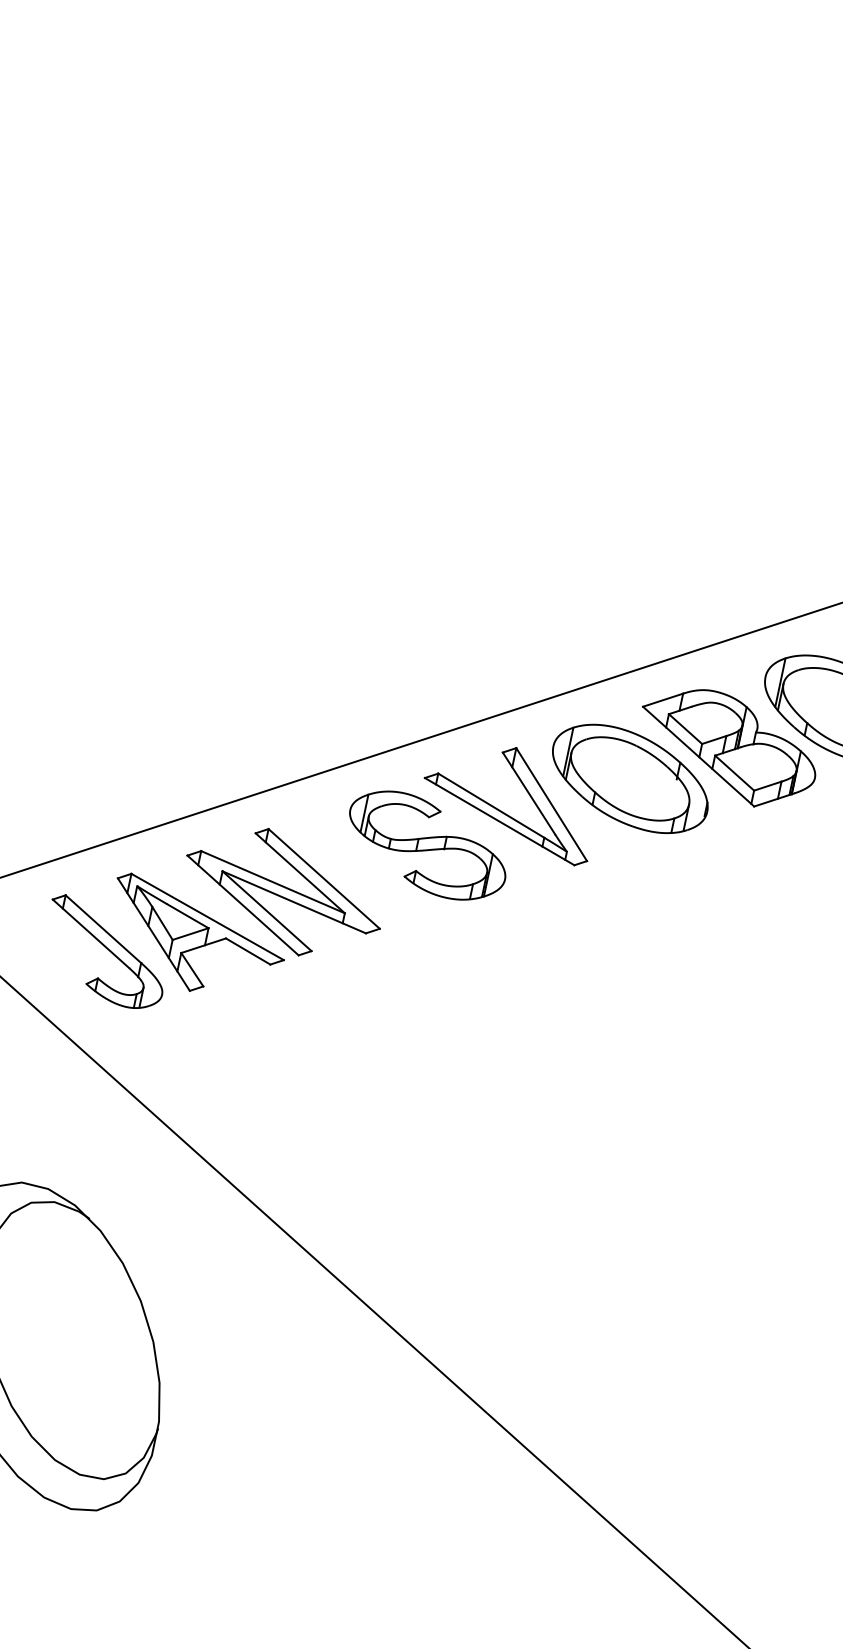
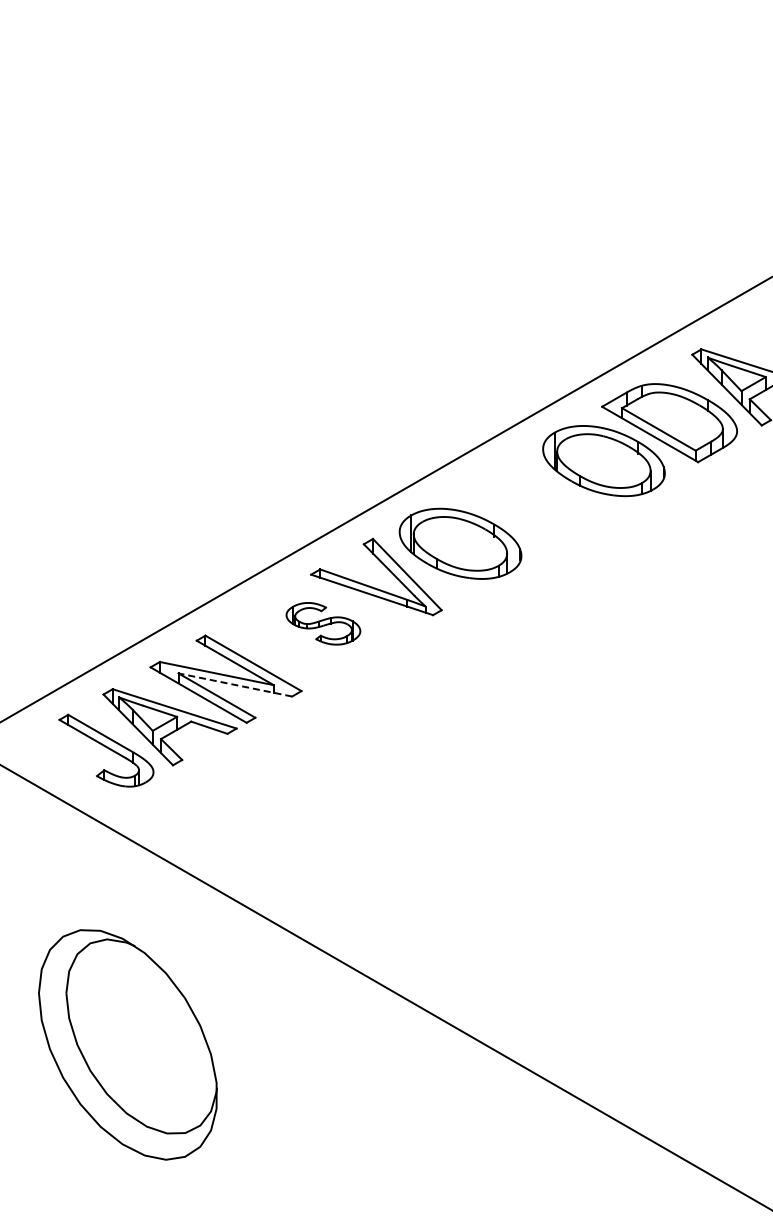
part: (727, 747) -> (526, 506), removed
part: (427, 845) -> (323, 623), size x0.6
line: (294, 901) -> (235, 684), solid -> dashed

